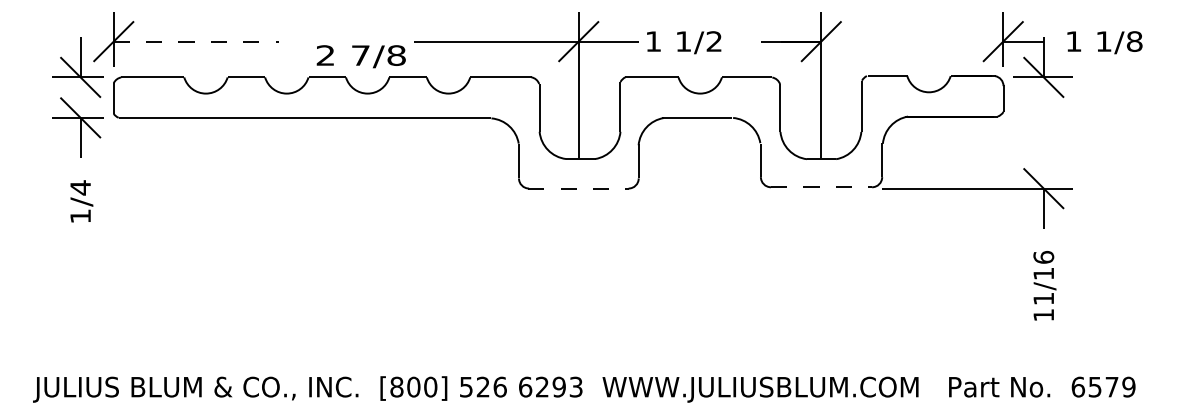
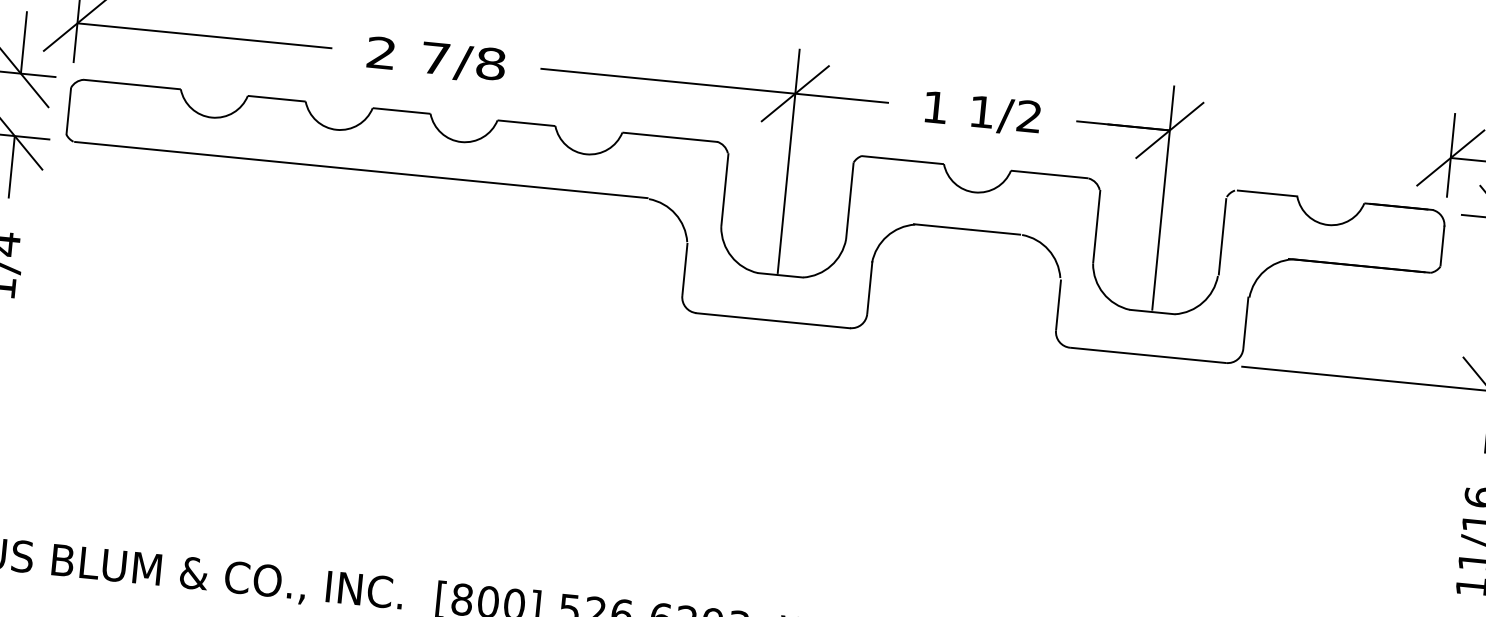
line: (196, 41) -> (205, 35), dashed -> solid
text: (684, 42) -> (983, 113), moved
text: (360, 56) -> (435, 59), moved
line: (821, 187) -> (1148, 355), dashed -> solid
line: (578, 188) -> (772, 320), dashed -> solid

